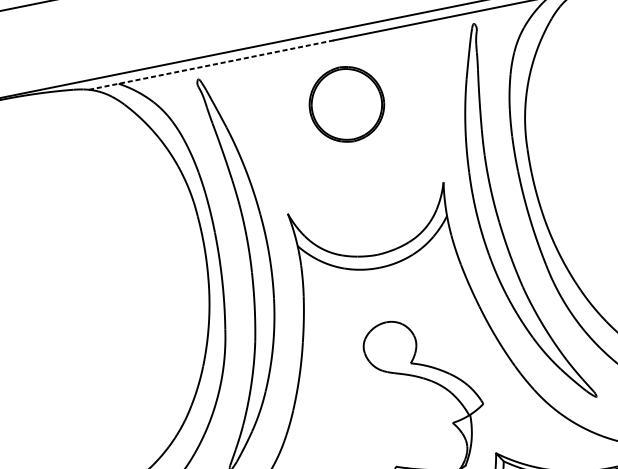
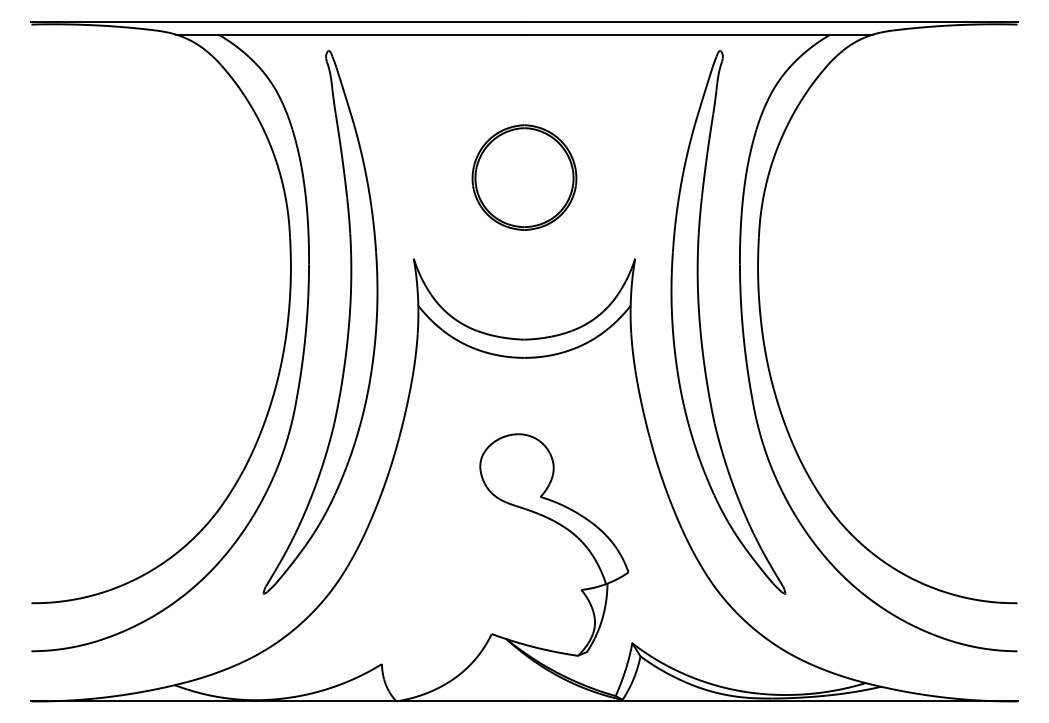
line: (210, 65) -> (349, 34), dashed -> solid
part: (346, 104) -> (524, 177), moved

